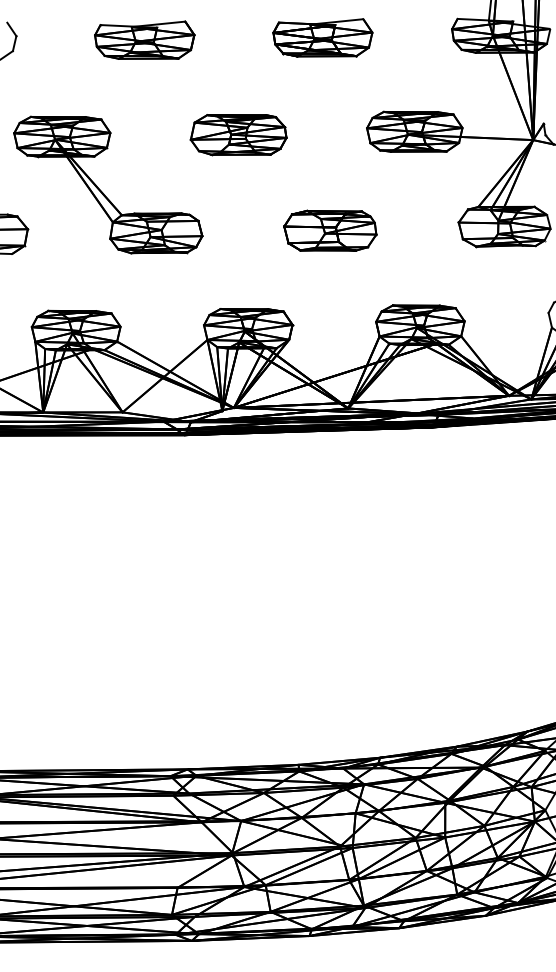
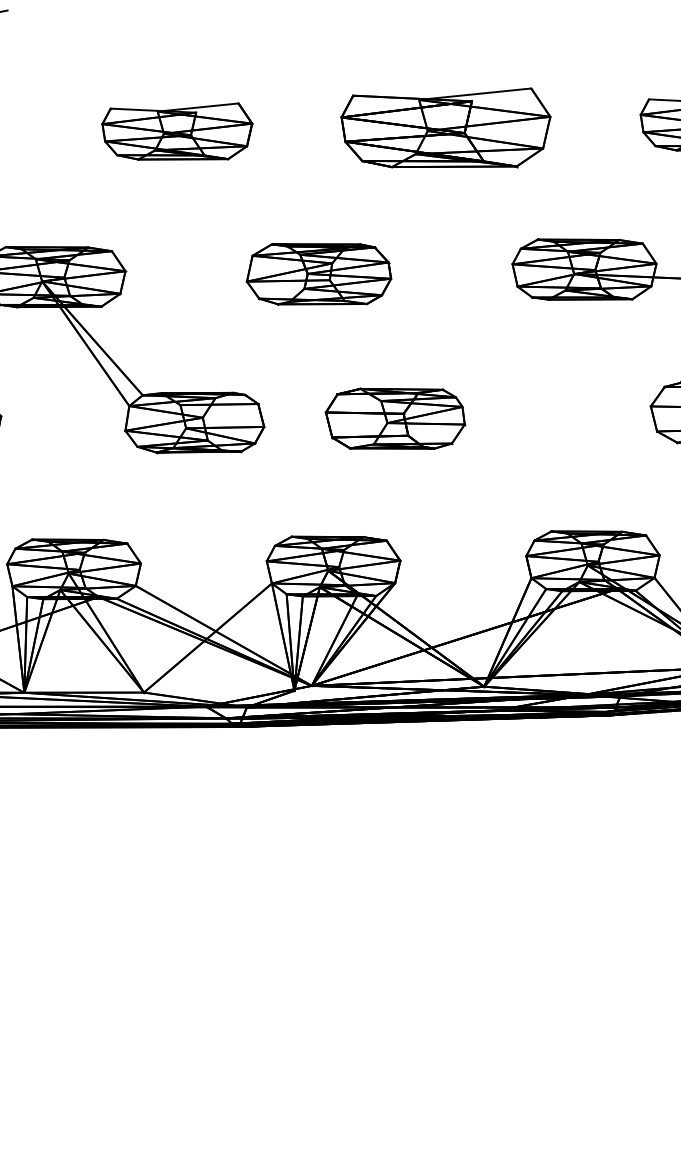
part: (322, 37) -> (445, 127), size x1.4
part: (330, 230) -> (395, 418), moved

